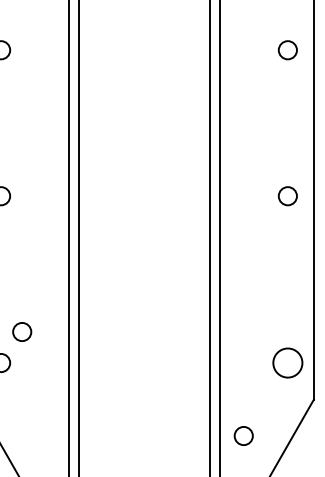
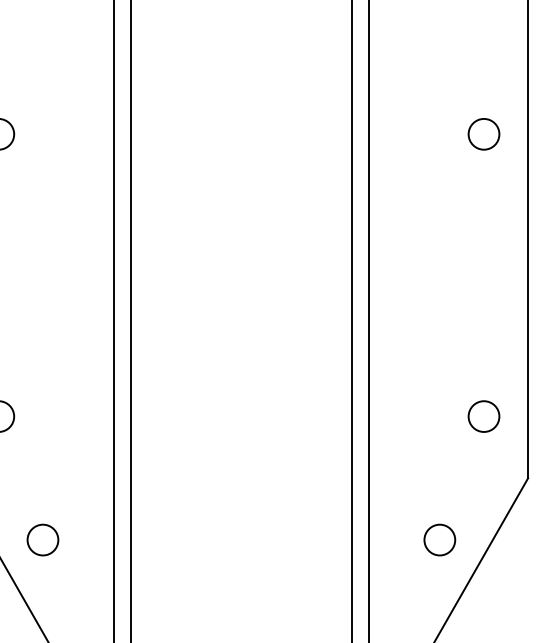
circle: (22, 331) -> (43, 539), moved
circle: (287, 362) -> (483, 415), size x0.62
circle: (243, 435) -> (439, 539), moved

